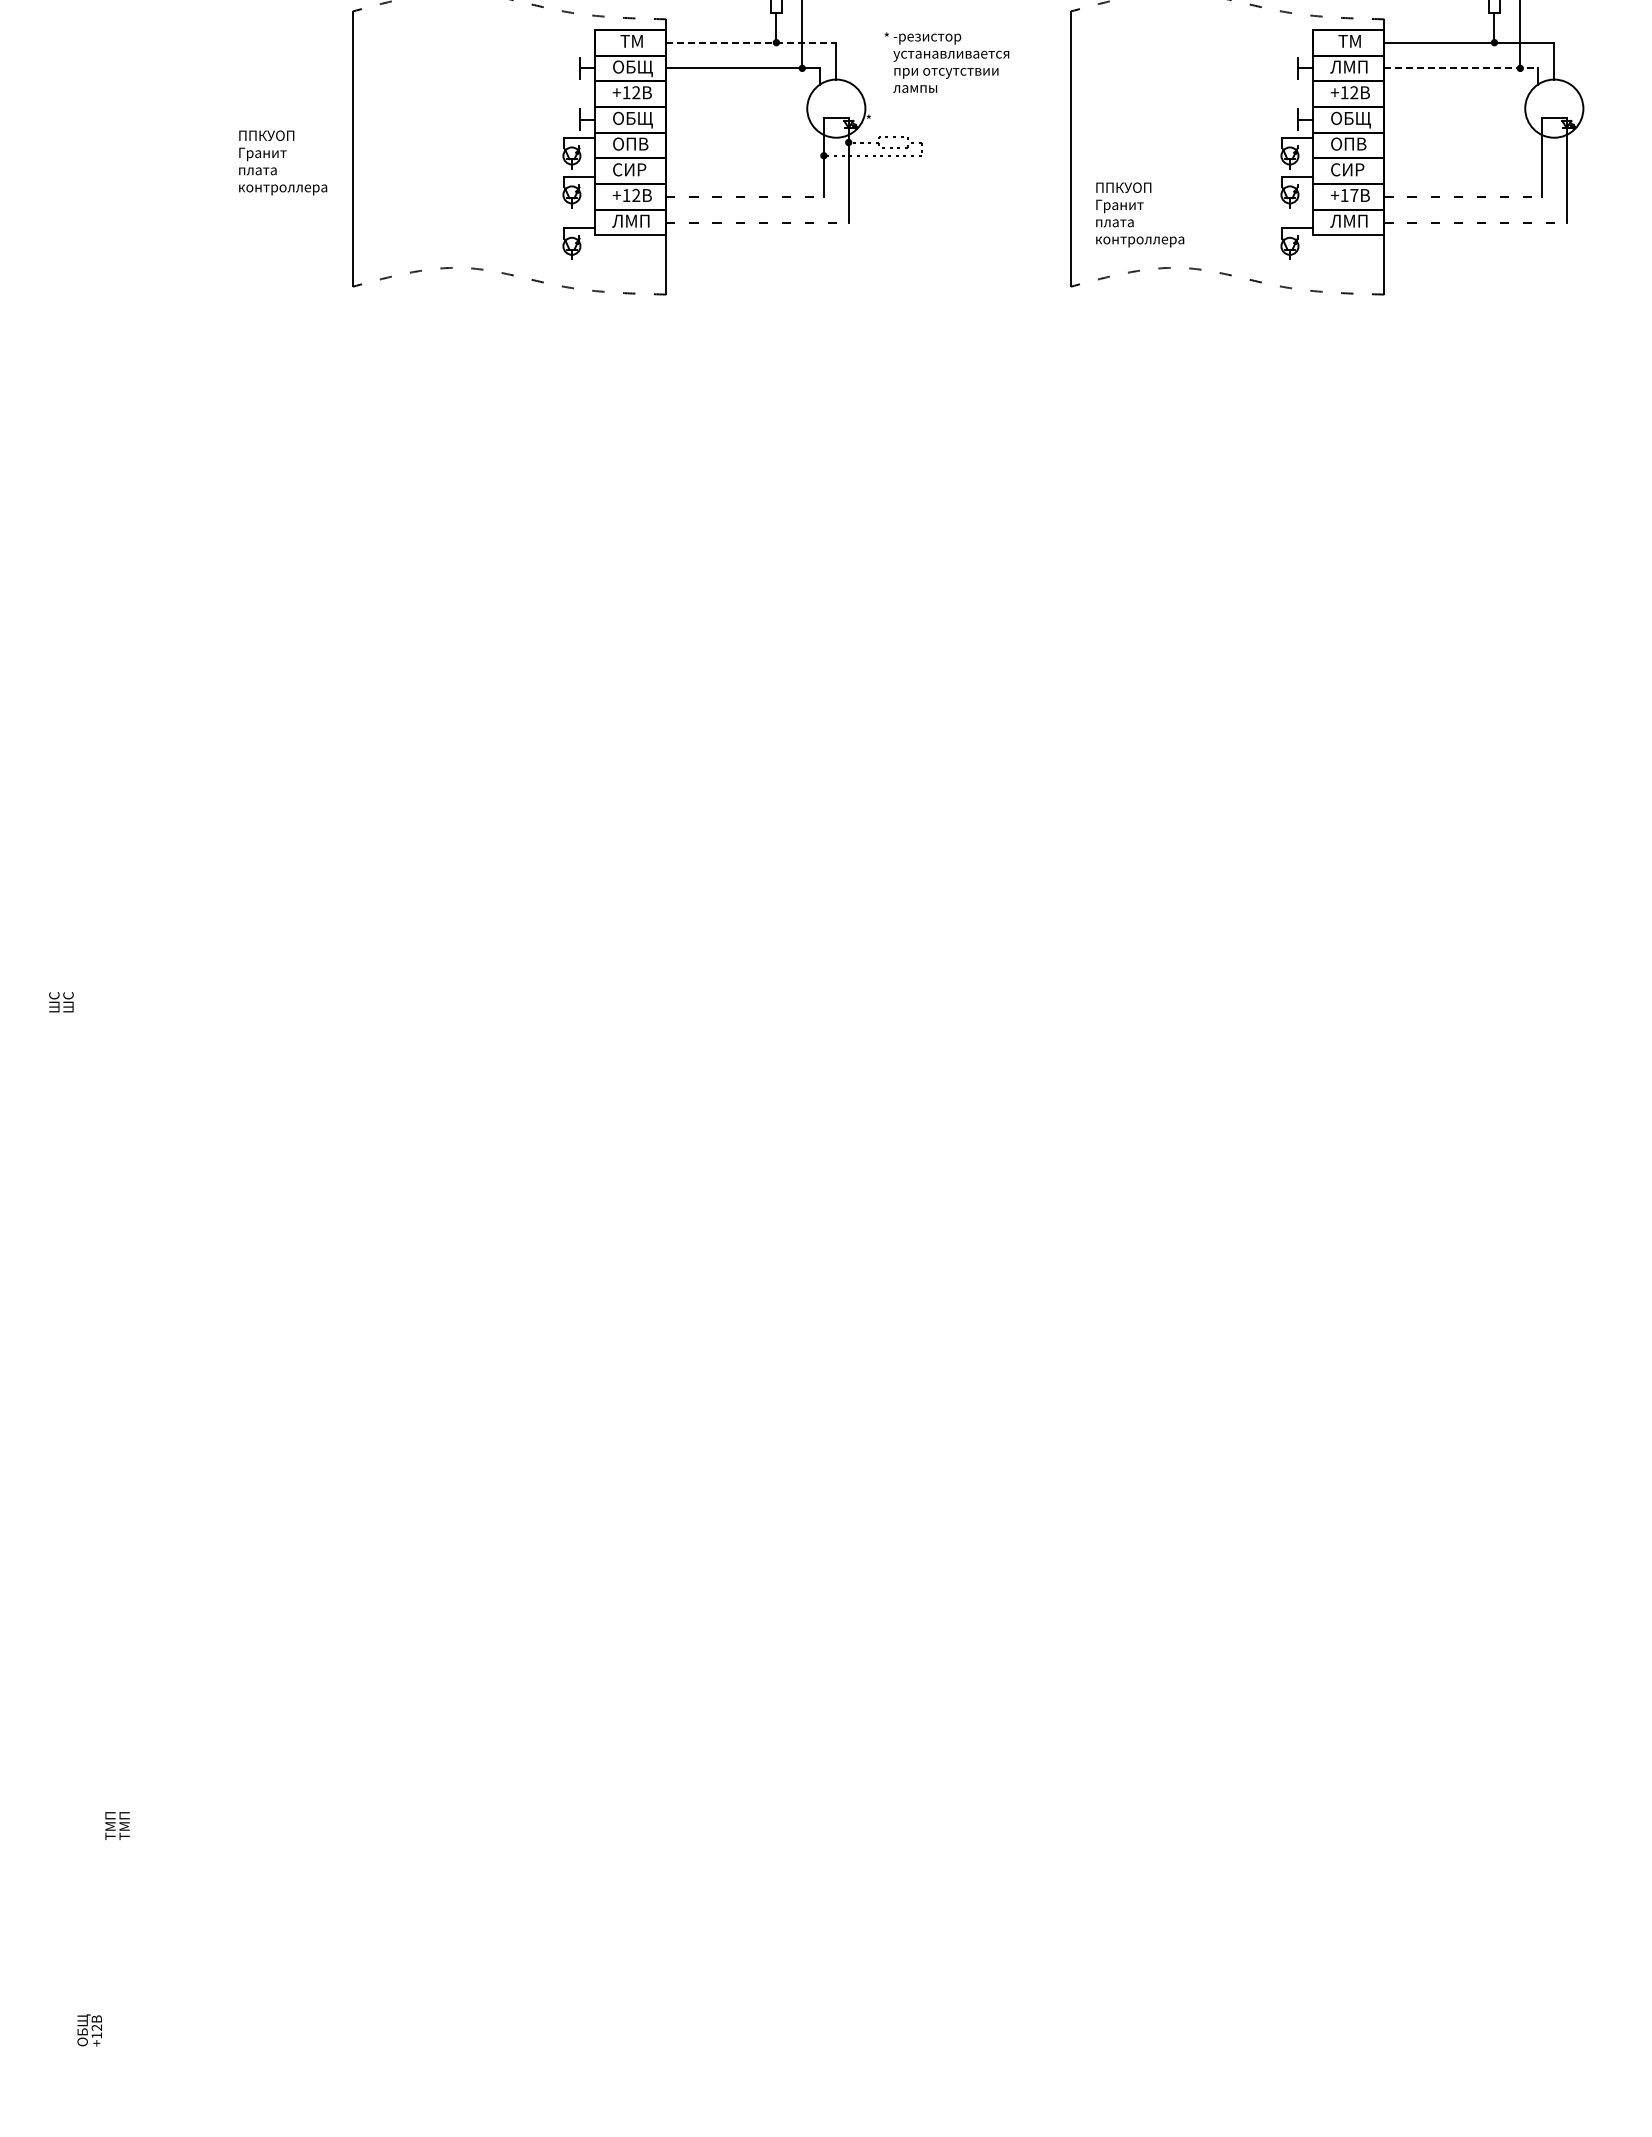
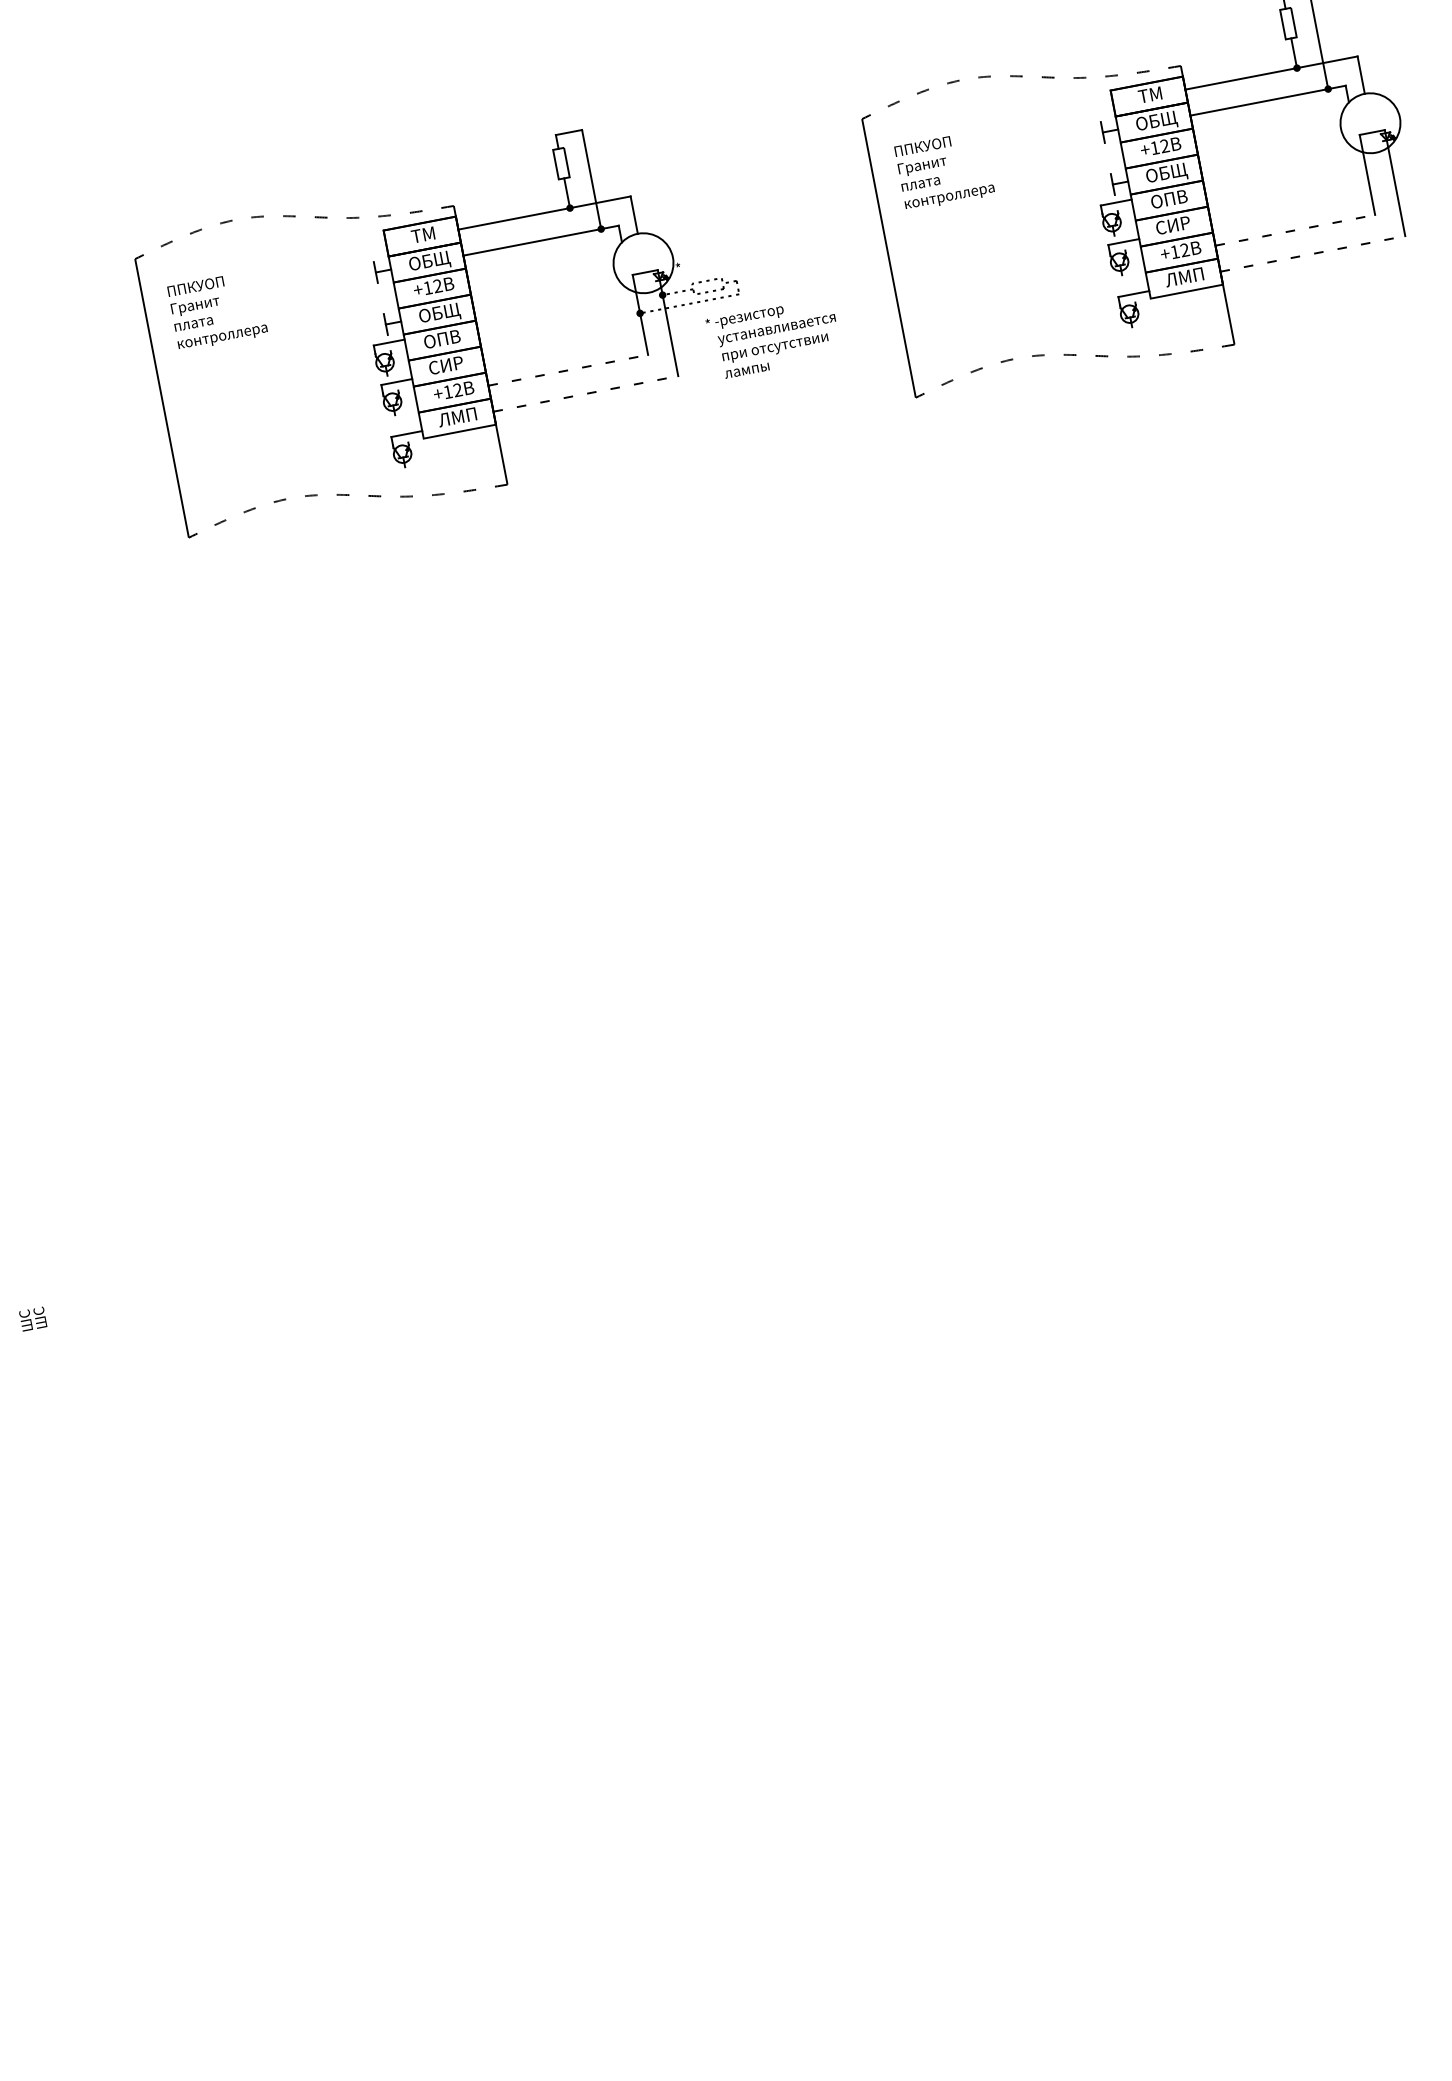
line: (751, 42) -> (544, 212), dashed -> solid
text: (946, 62) -> (773, 337), moved
text: (1350, 68) -> (1156, 122), ЛМП -> ОБЩ
line: (1460, 68) -> (1267, 100), dashed -> solid
text: (283, 162) -> (218, 310), moved
text: (1354, 195) -> (1185, 250), +17 -> +12
text: (1140, 214) -> (945, 170), moved

